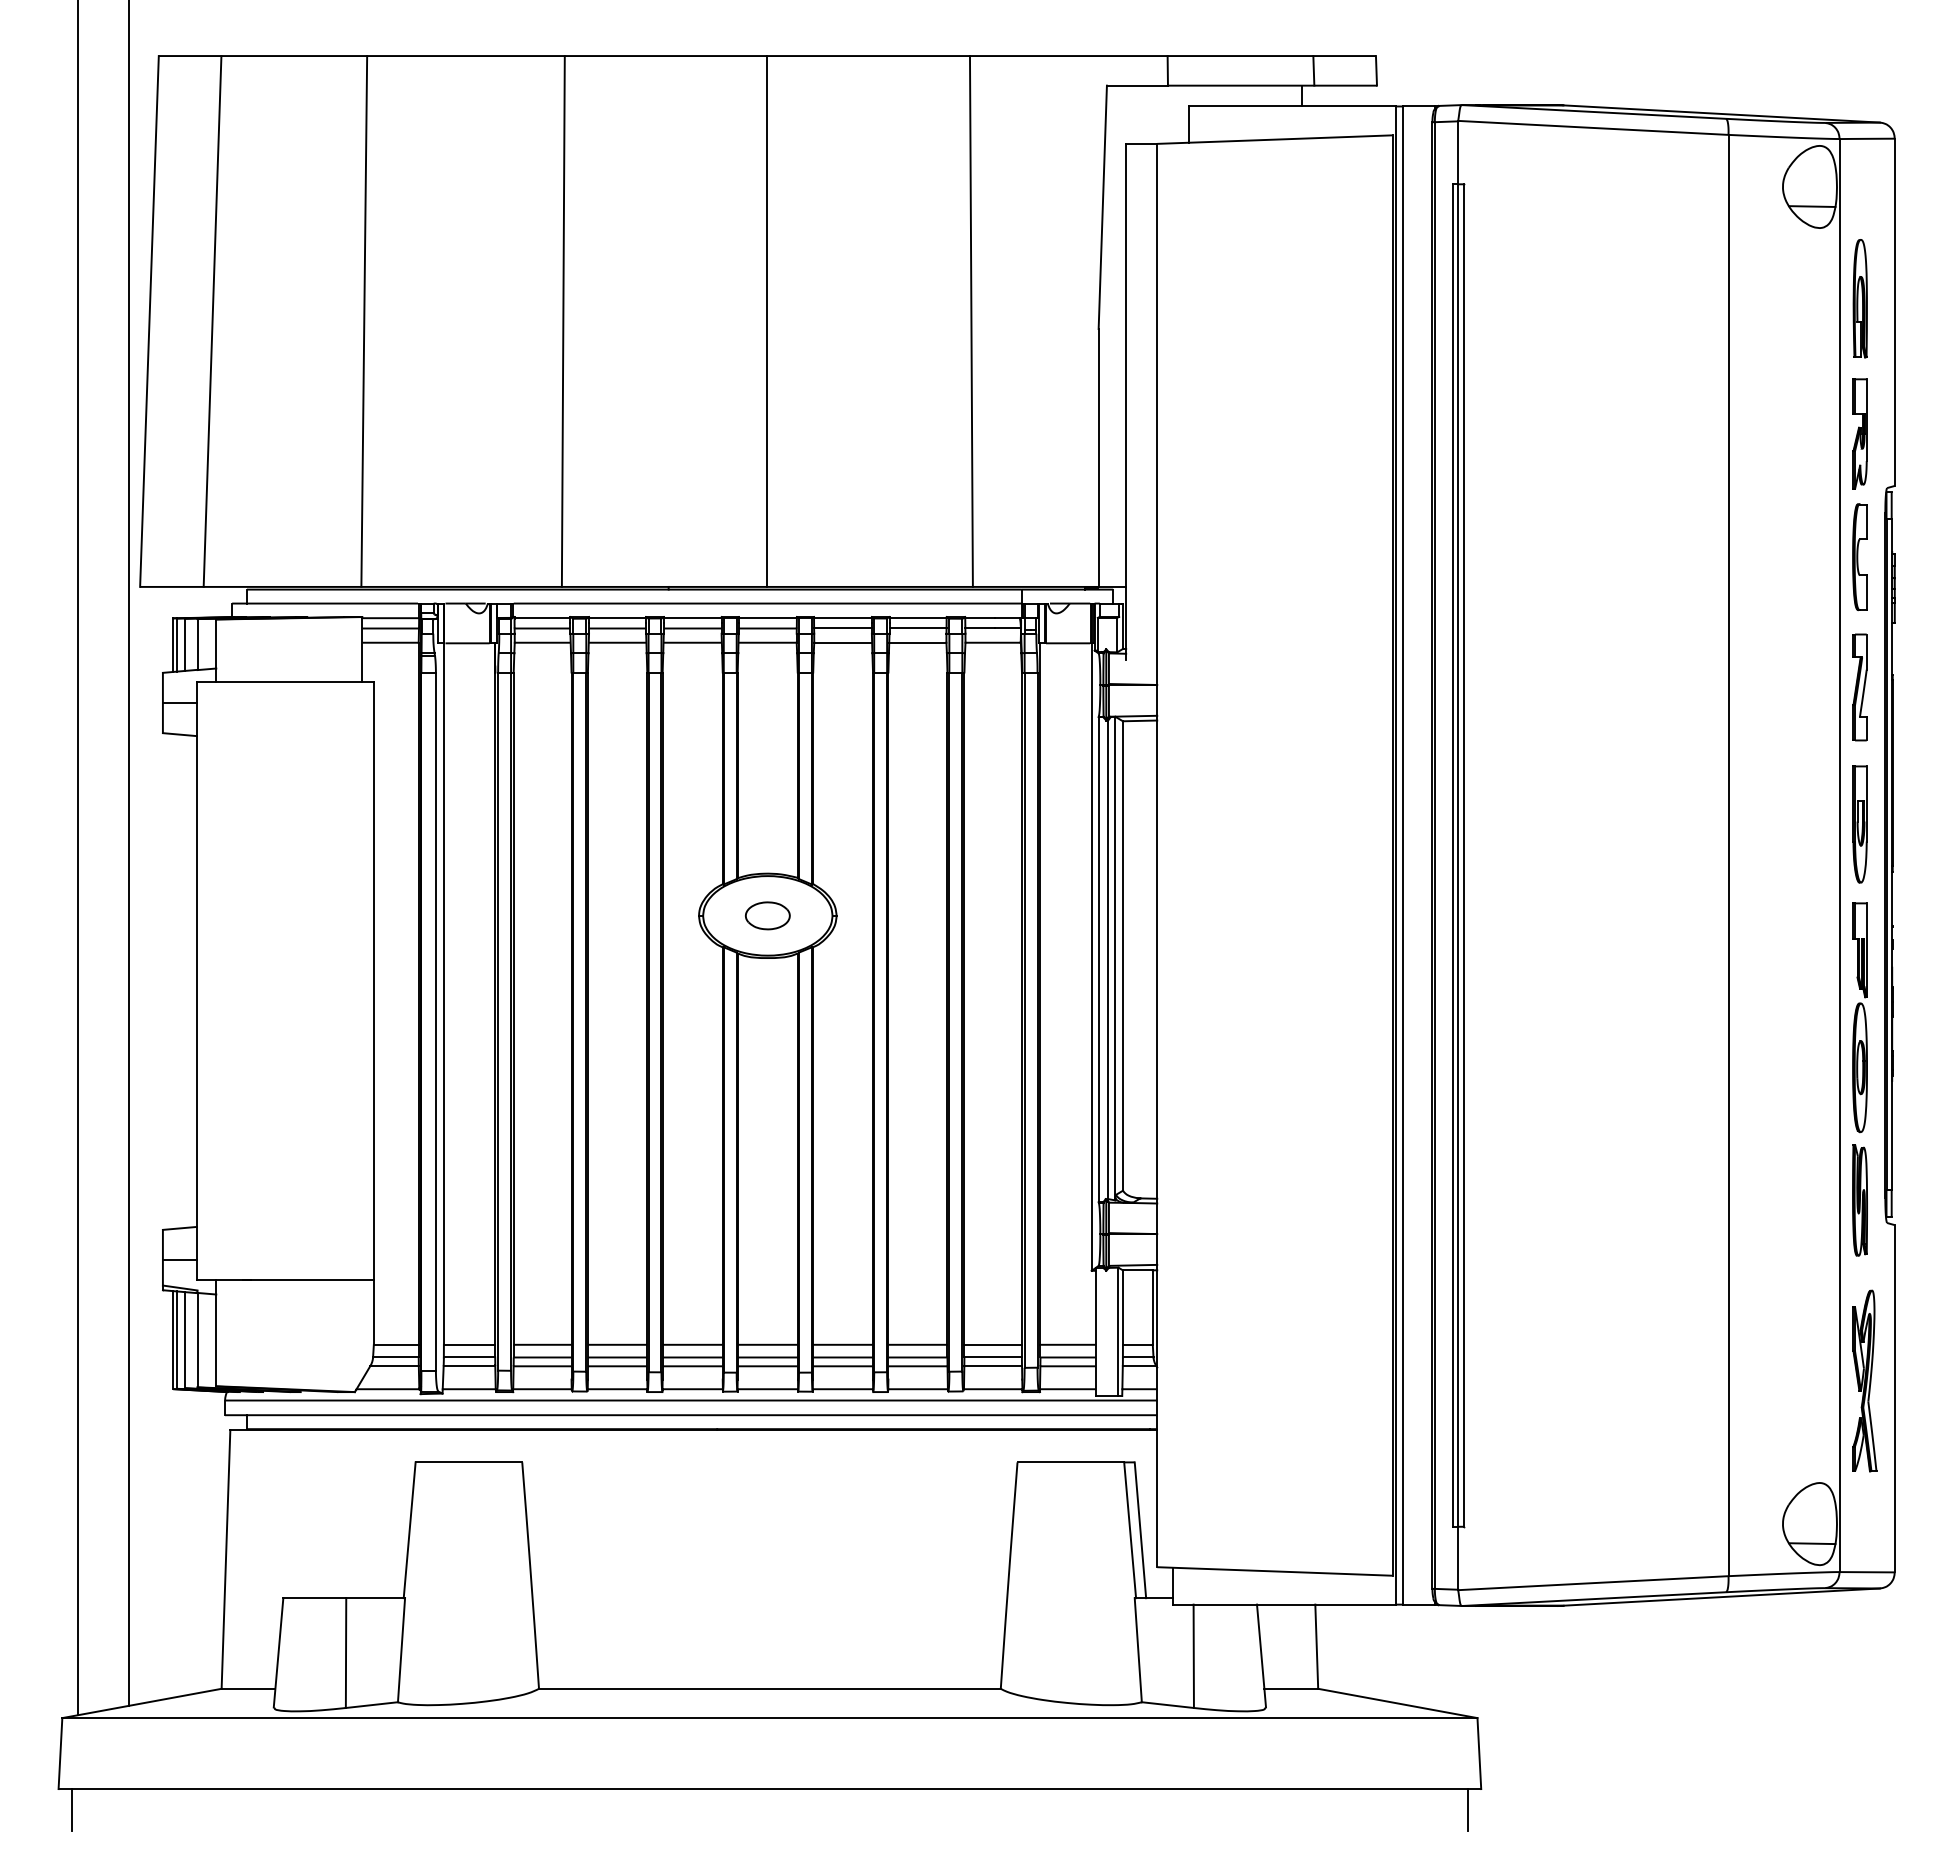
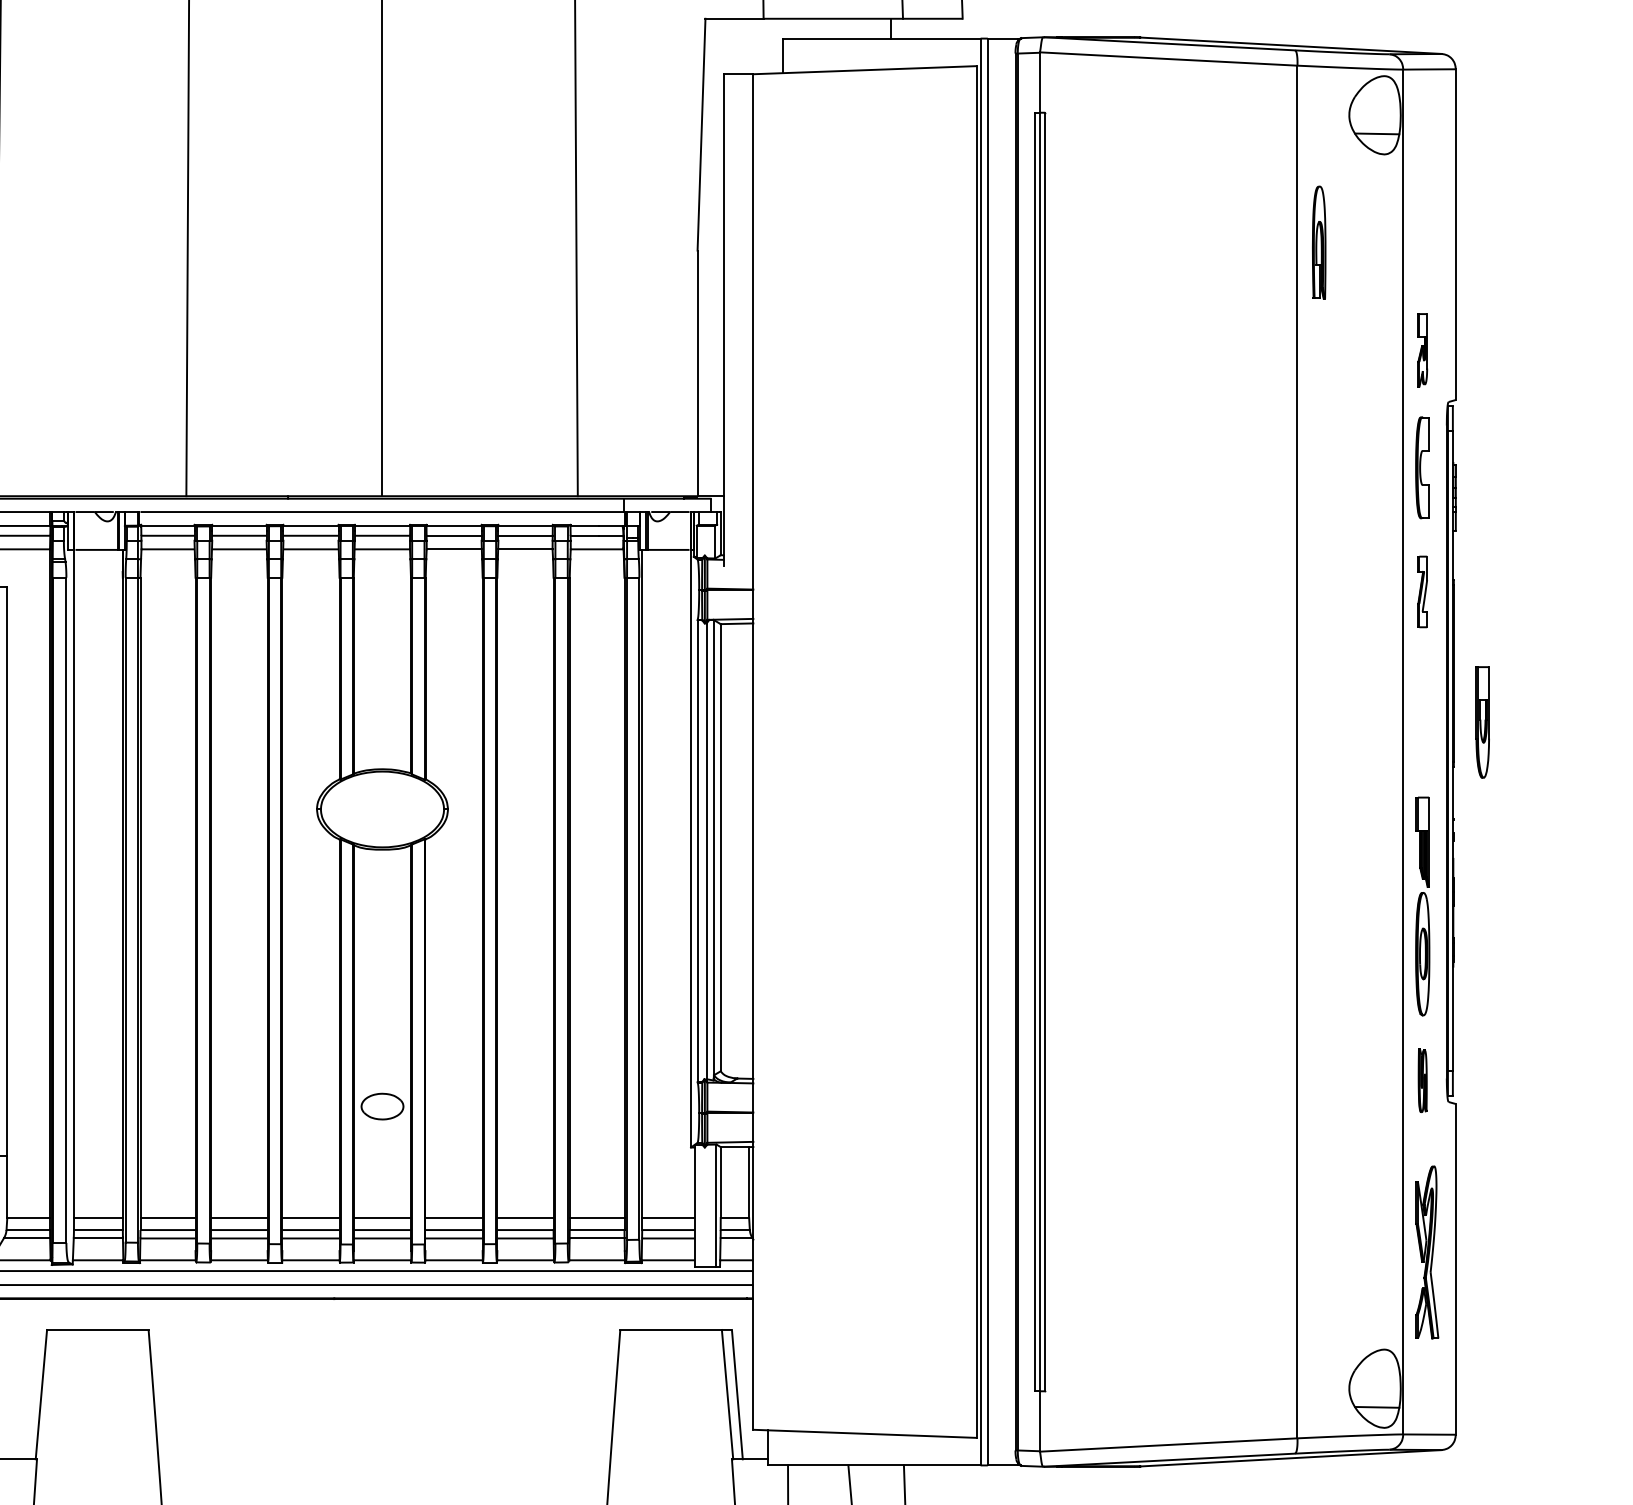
part: (1859, 298) -> (1318, 242), moved
part: (1859, 433) -> (1422, 350), size x0.7
part: (1859, 687) -> (1422, 591), size x0.7
part: (1859, 824) -> (1482, 722), moved
part: (767, 915) -> (382, 1106), moved
part: (1859, 1200) -> (1422, 1080), size x0.6

